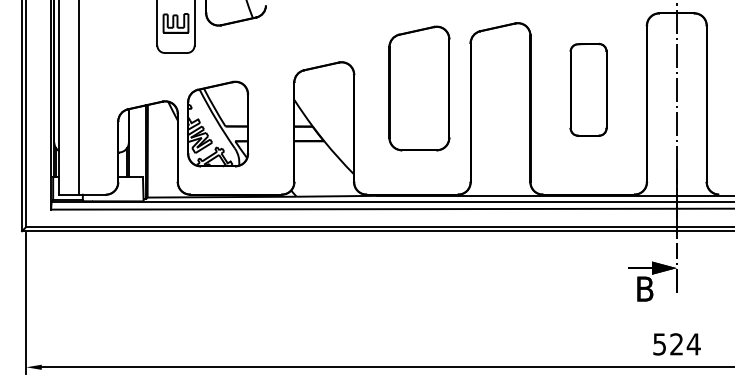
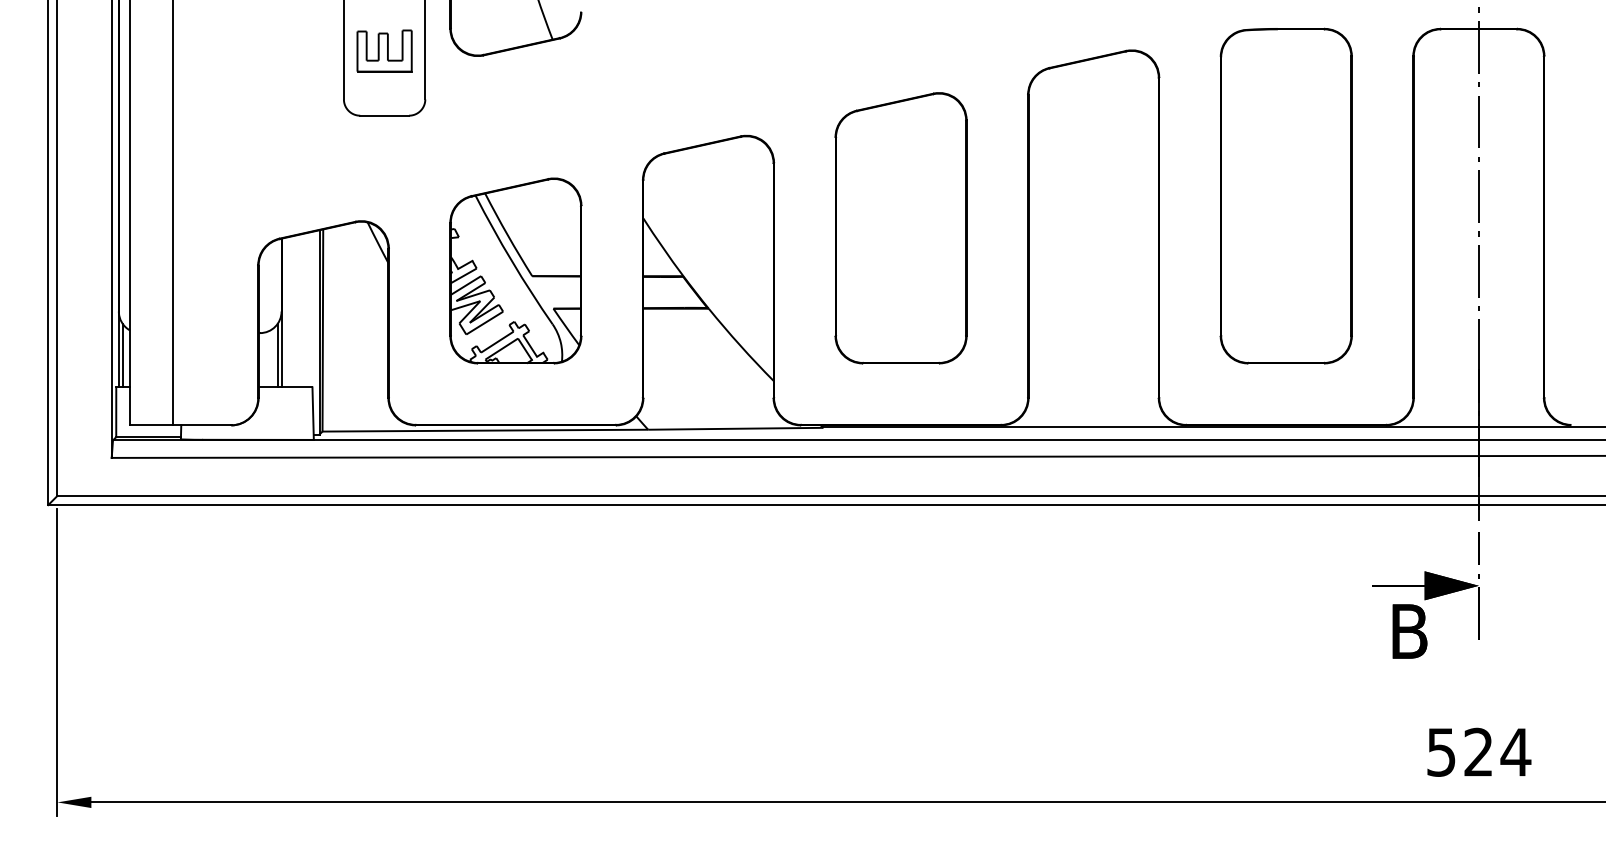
part: (419, 88) -> (901, 228), moved
part: (588, 89) -> (1285, 195), size x1.67
part: (218, 123) -> (516, 269), moved

